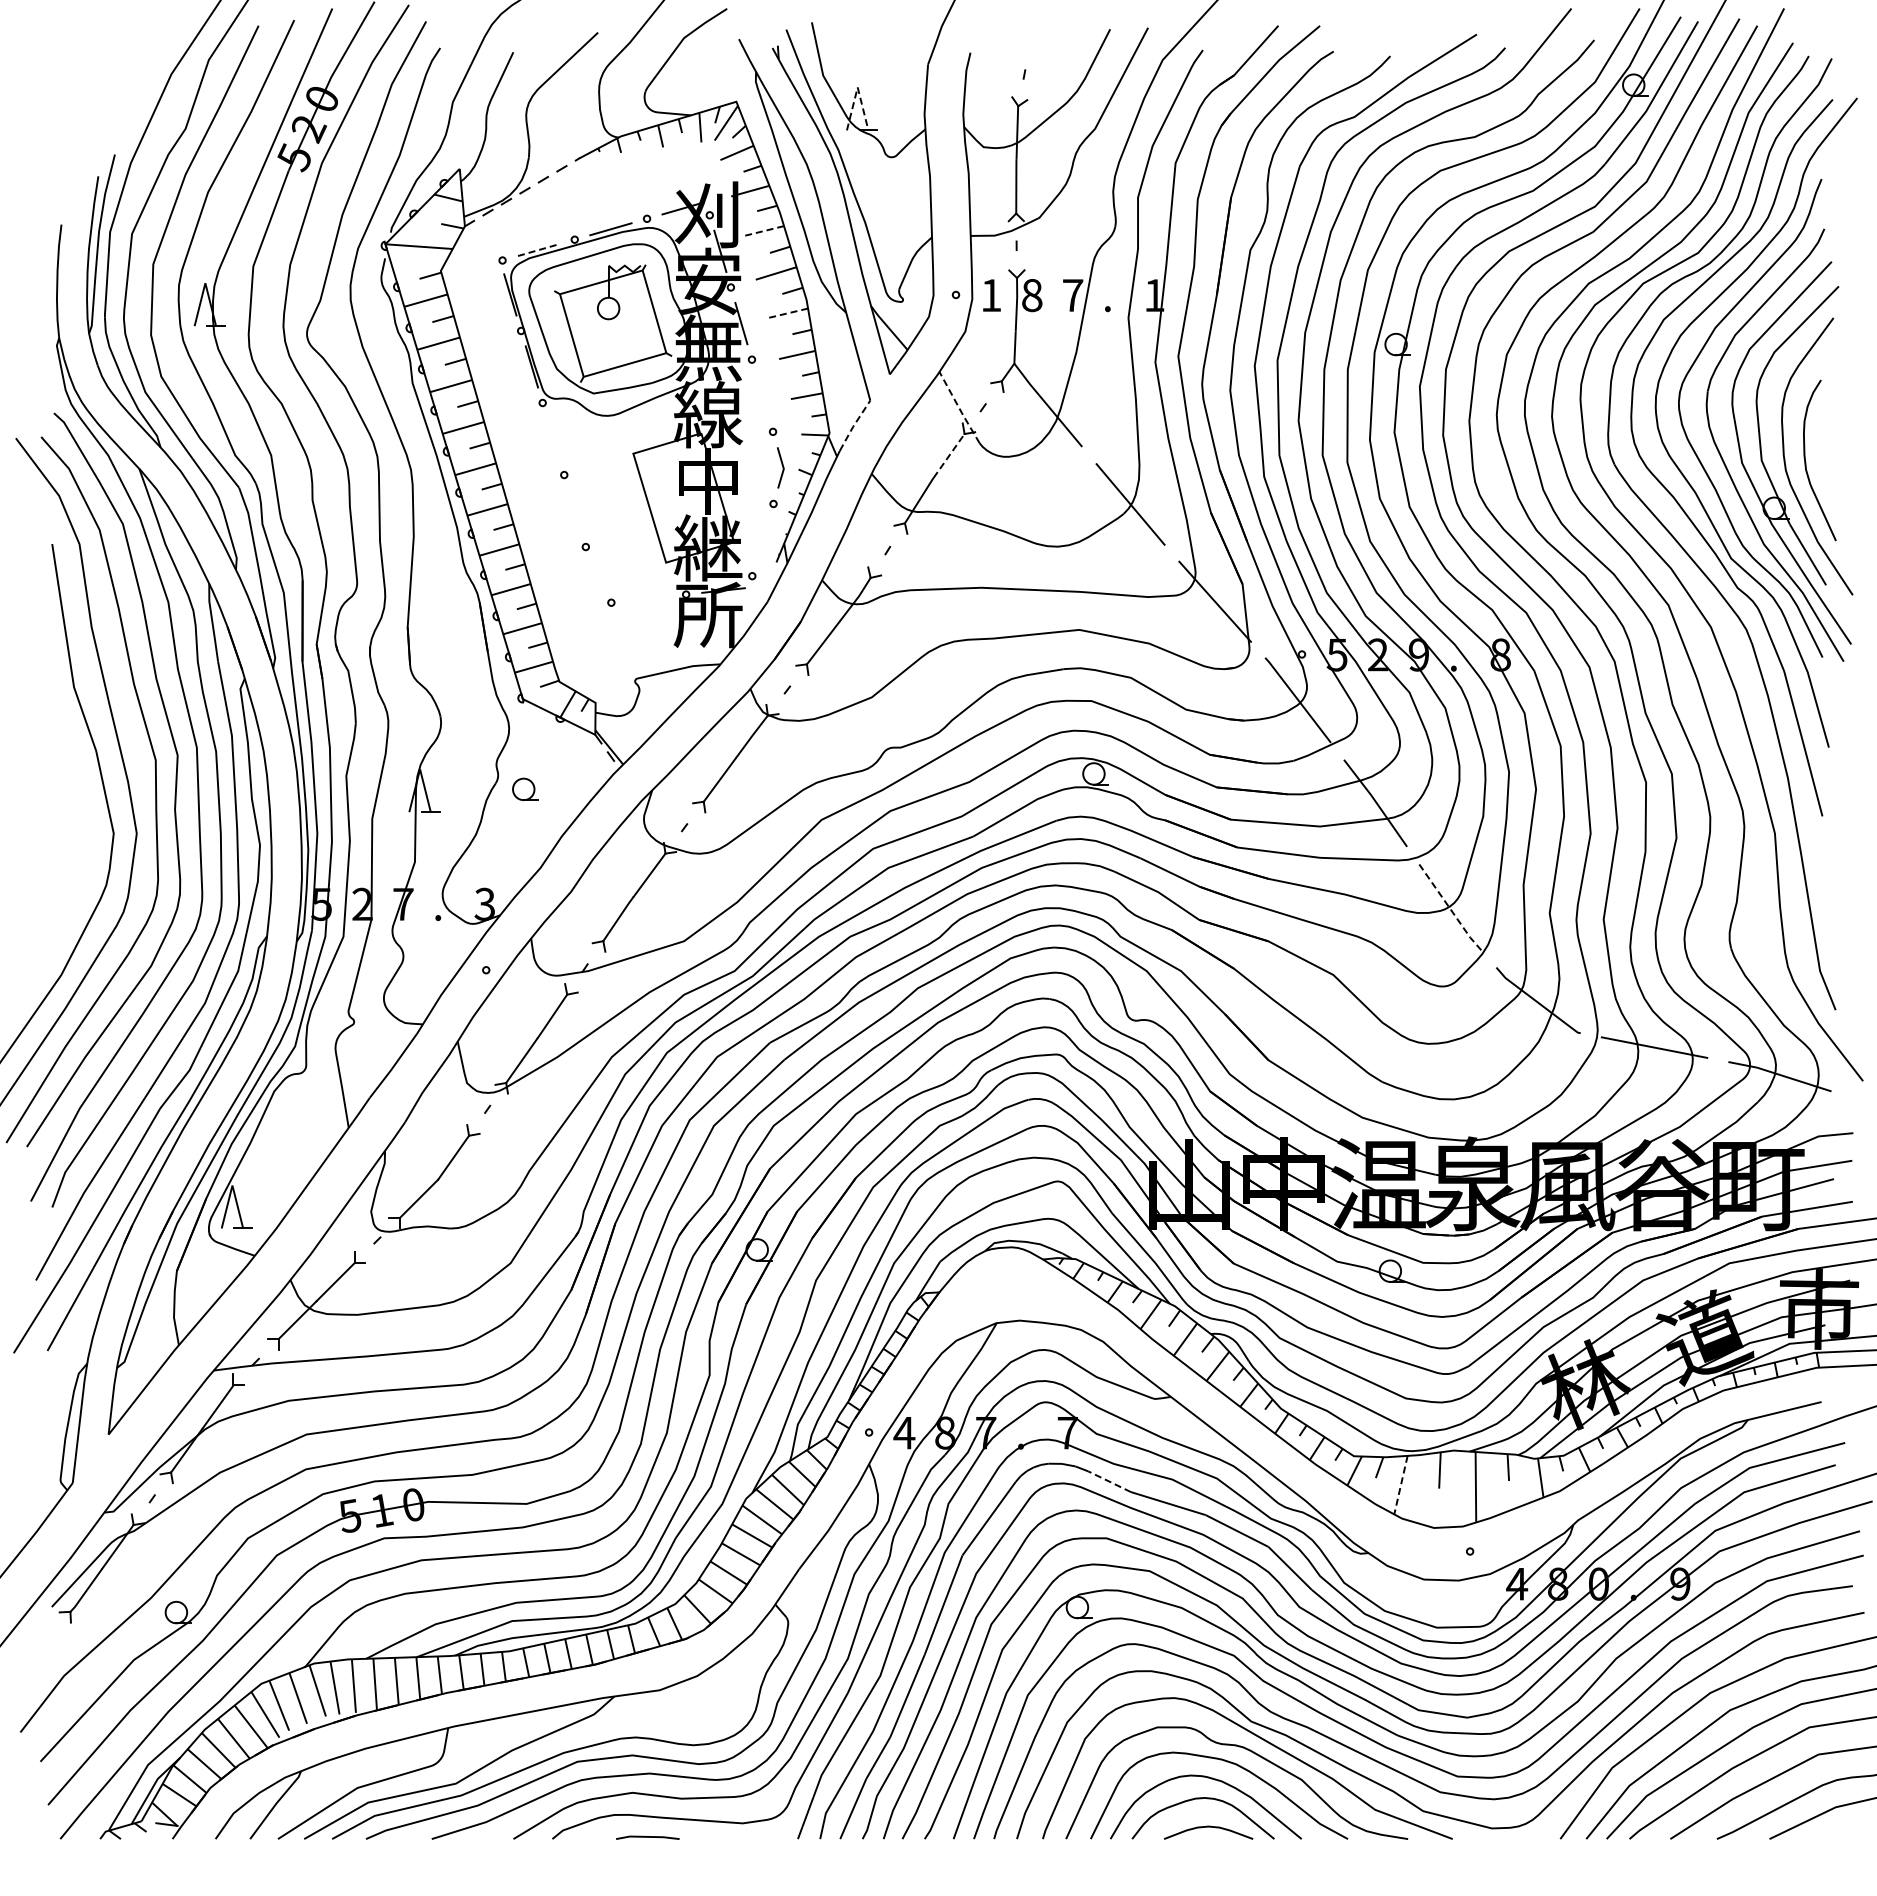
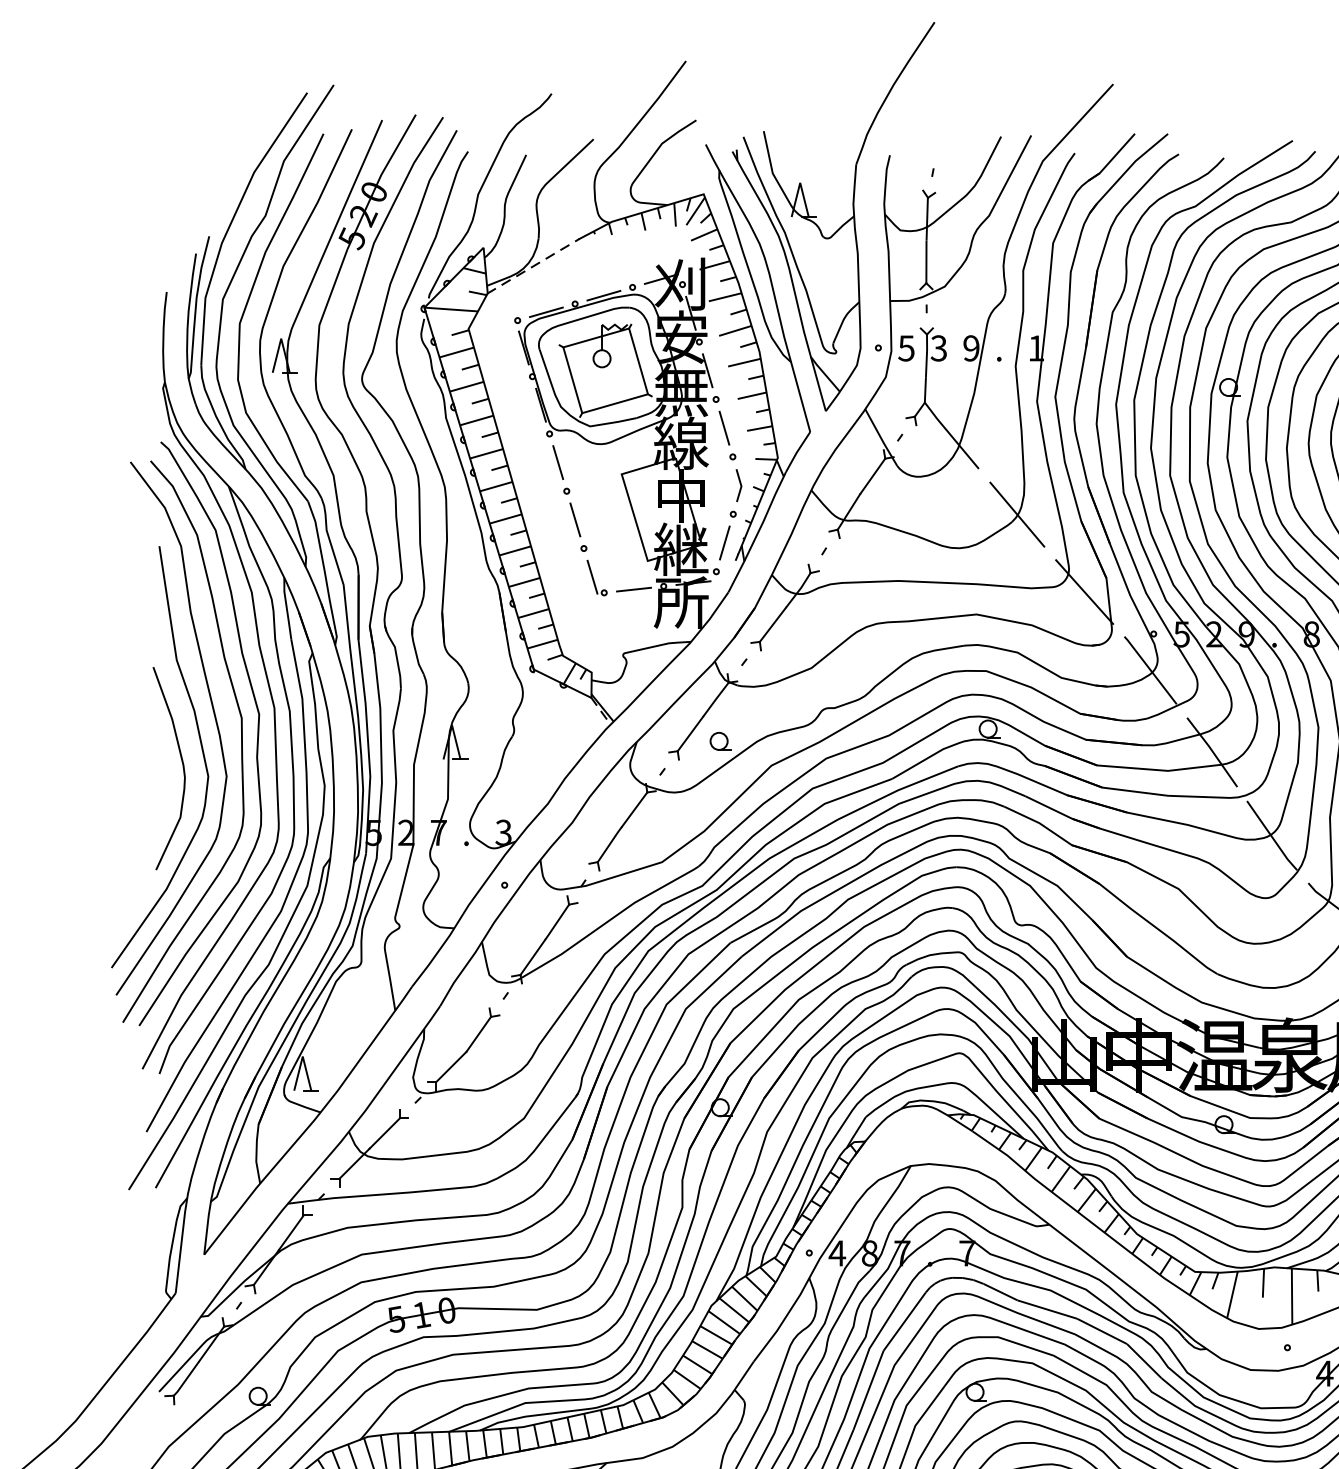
line: (857, 87) -> (800, 182), dashed -> solid
line: (762, 231) -> (724, 297), dashed -> solid
line: (539, 249) -> (547, 311), dashed -> solid
text: (1031, 294) -> (938, 347), 8 -> 3
text: (990, 295) -> (905, 348), 1 -> 5
text: (1072, 295) -> (971, 348), 7 -> 9
line: (787, 313) -> (744, 362), dashed -> solid
line: (762, 395) -> (724, 427), added
line: (959, 408) -> (881, 438), dashed -> solid
line: (854, 425) -> (797, 451), dashed -> solid
line: (553, 438) -> (558, 462), added
line: (949, 455) -> (873, 475), dashed -> solid
line: (574, 510) -> (574, 519), added
line: (762, 539) -> (724, 542), added
line: (596, 582) -> (592, 576), added
line: (648, 598) -> (633, 589), added
part: (525, 788) -> (720, 740), moved
curve: (81, 821) -> (182, 766), added
line: (1450, 909) -> (1271, 836), dashed -> solid
line: (1109, 1481) -> (1000, 1292), dashed -> solid
line: (1400, 1485) -> (1232, 1295), dashed -> solid

